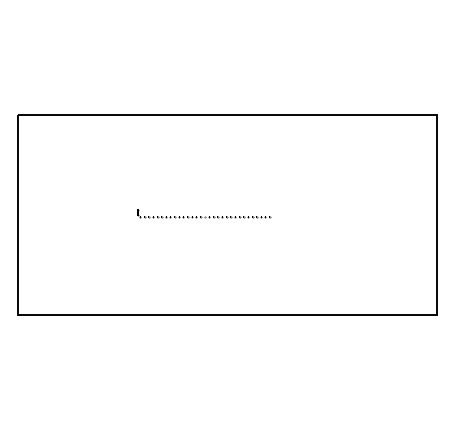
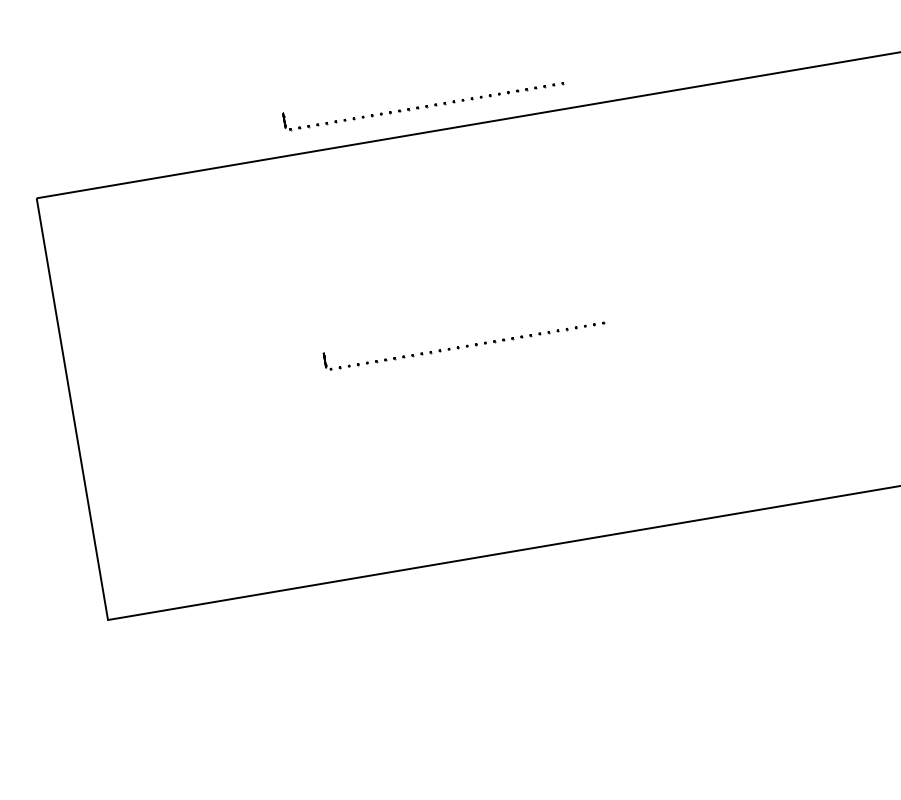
part: (204, 99) -> (424, 99), added

